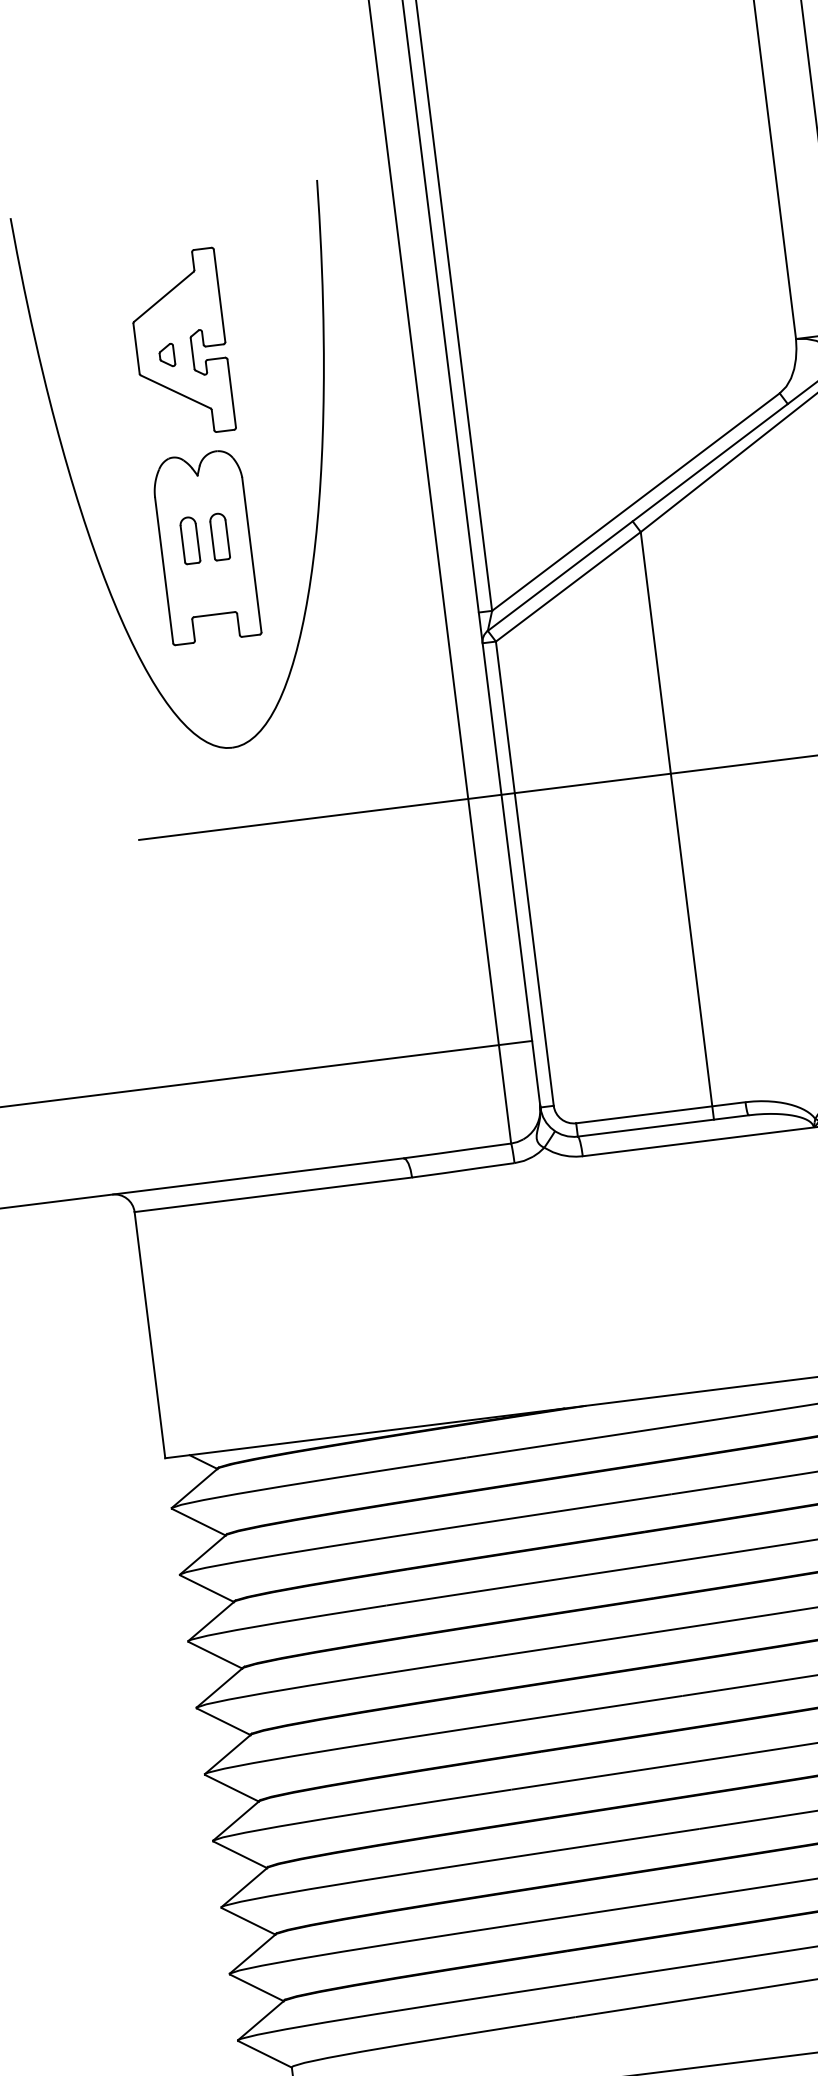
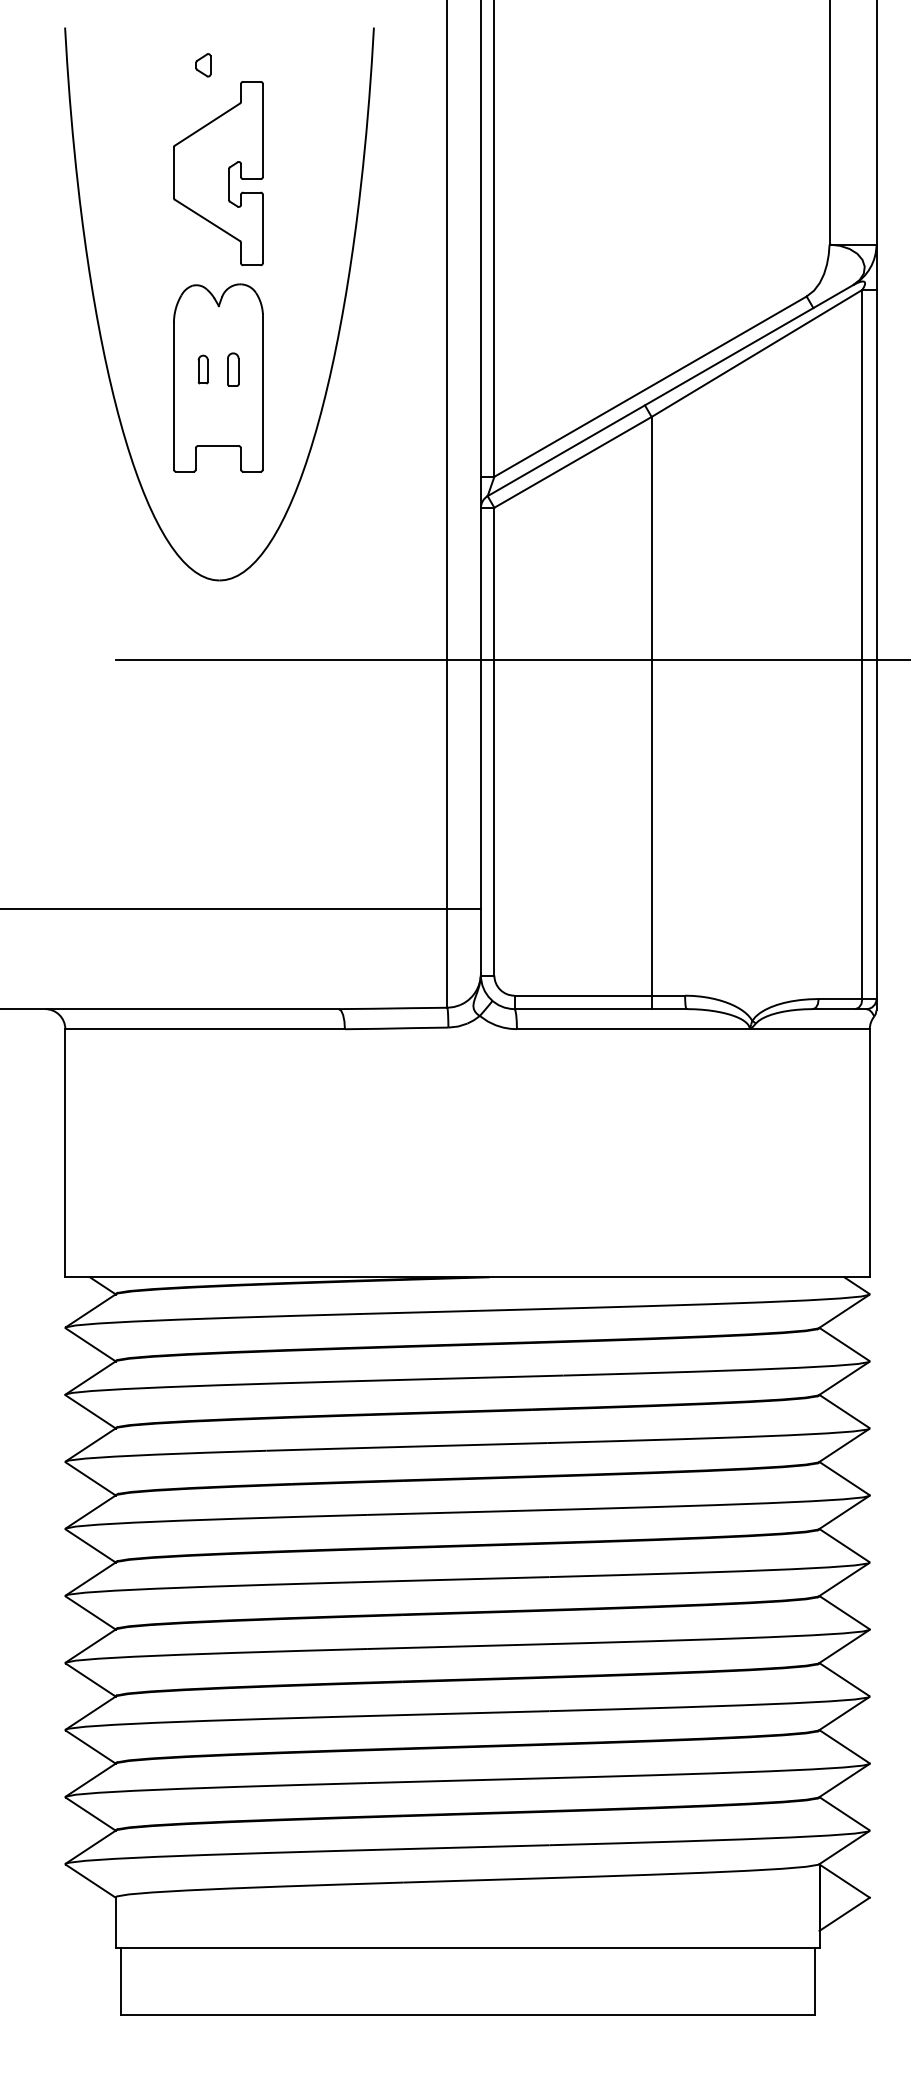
part: (167, 355) -> (203, 65), moved
part: (218, 536) -> (232, 369), size x0.7
part: (189, 540) -> (202, 369), size x0.6

